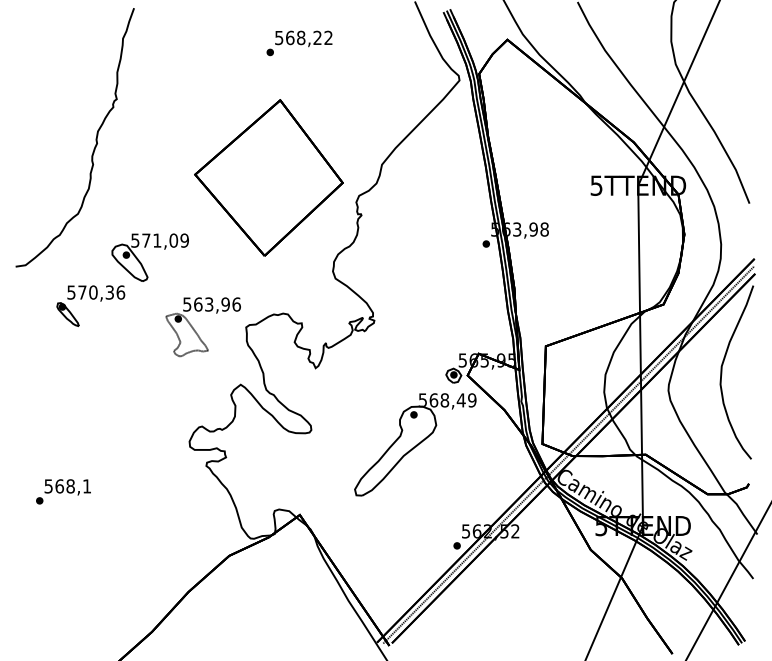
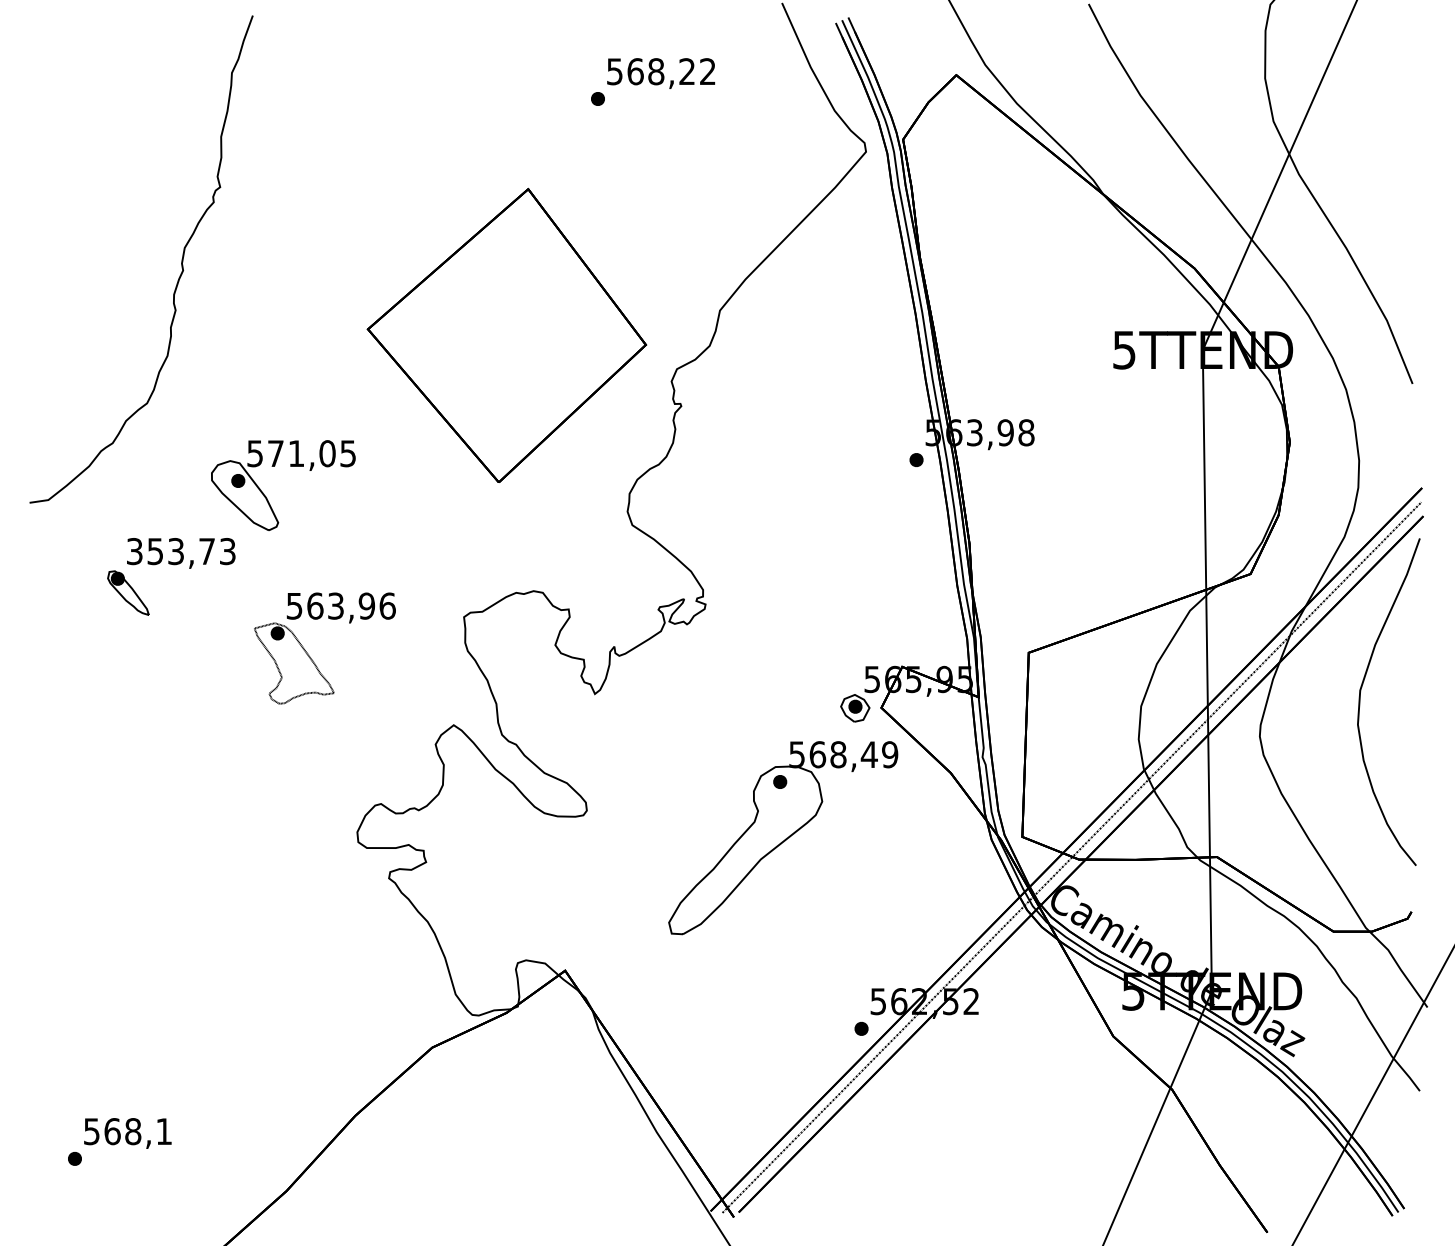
text: (299, 43) -> (653, 82), moved
text: (184, 240) -> (347, 453), 571,09 -> 571,05
text: (96, 292) -> (181, 551), 570,36 -> 353,73
part: (196, 331) -> (311, 656), moved
text: (63, 491) -> (119, 1141), moved

